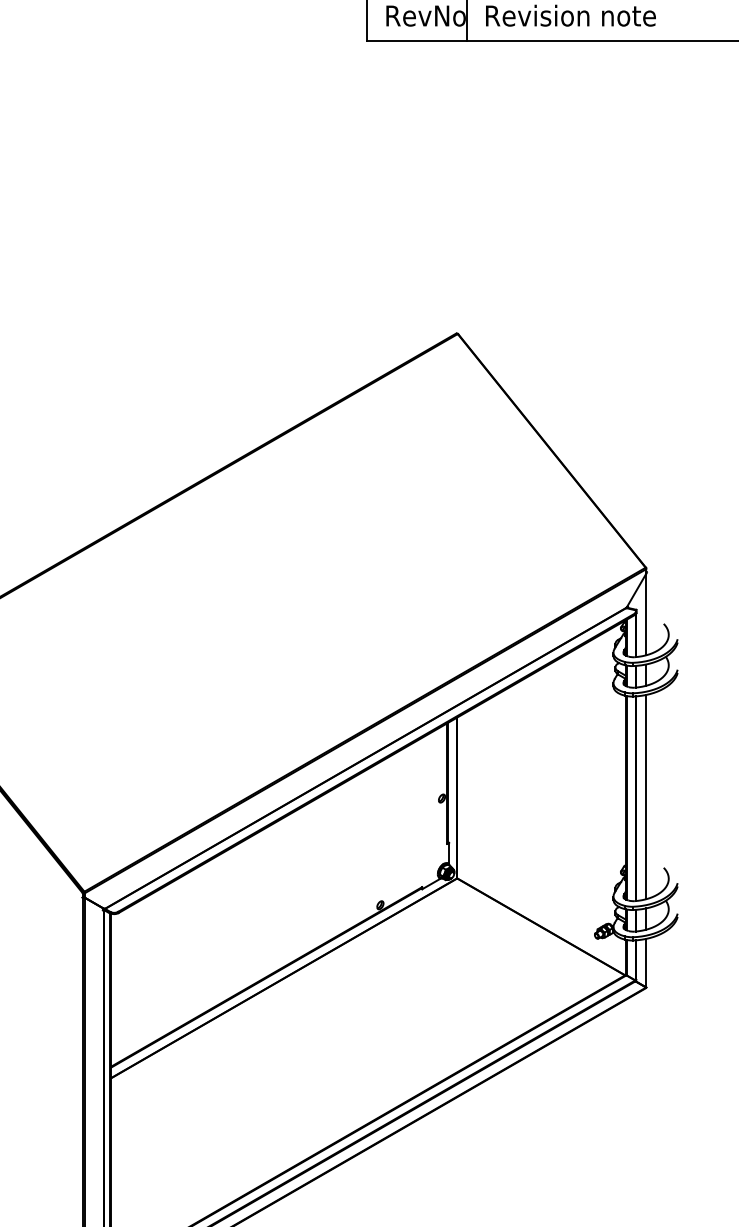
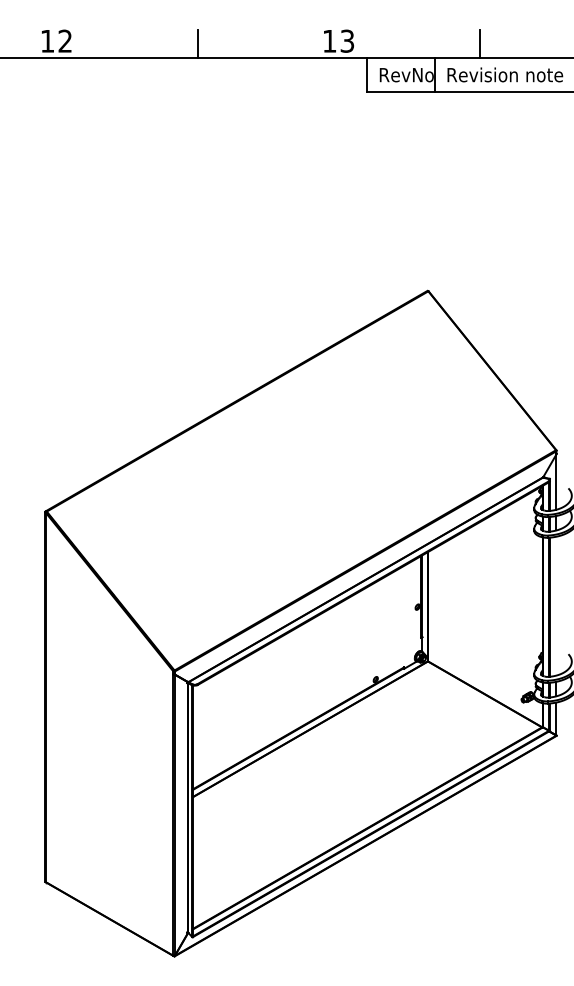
line: (646, 796) -> (556, 605), removed

